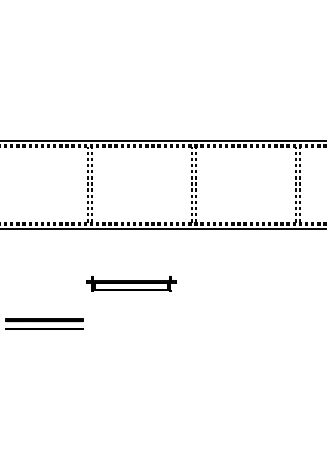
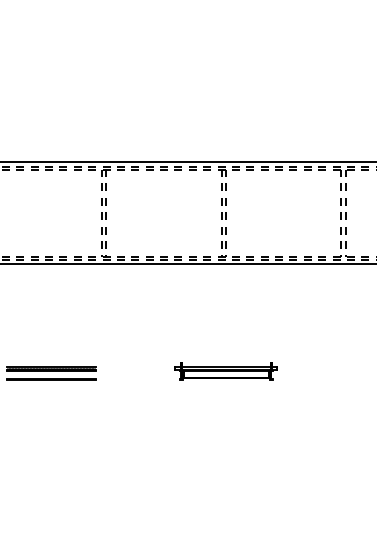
part: (131, 283) -> (226, 370), moved

